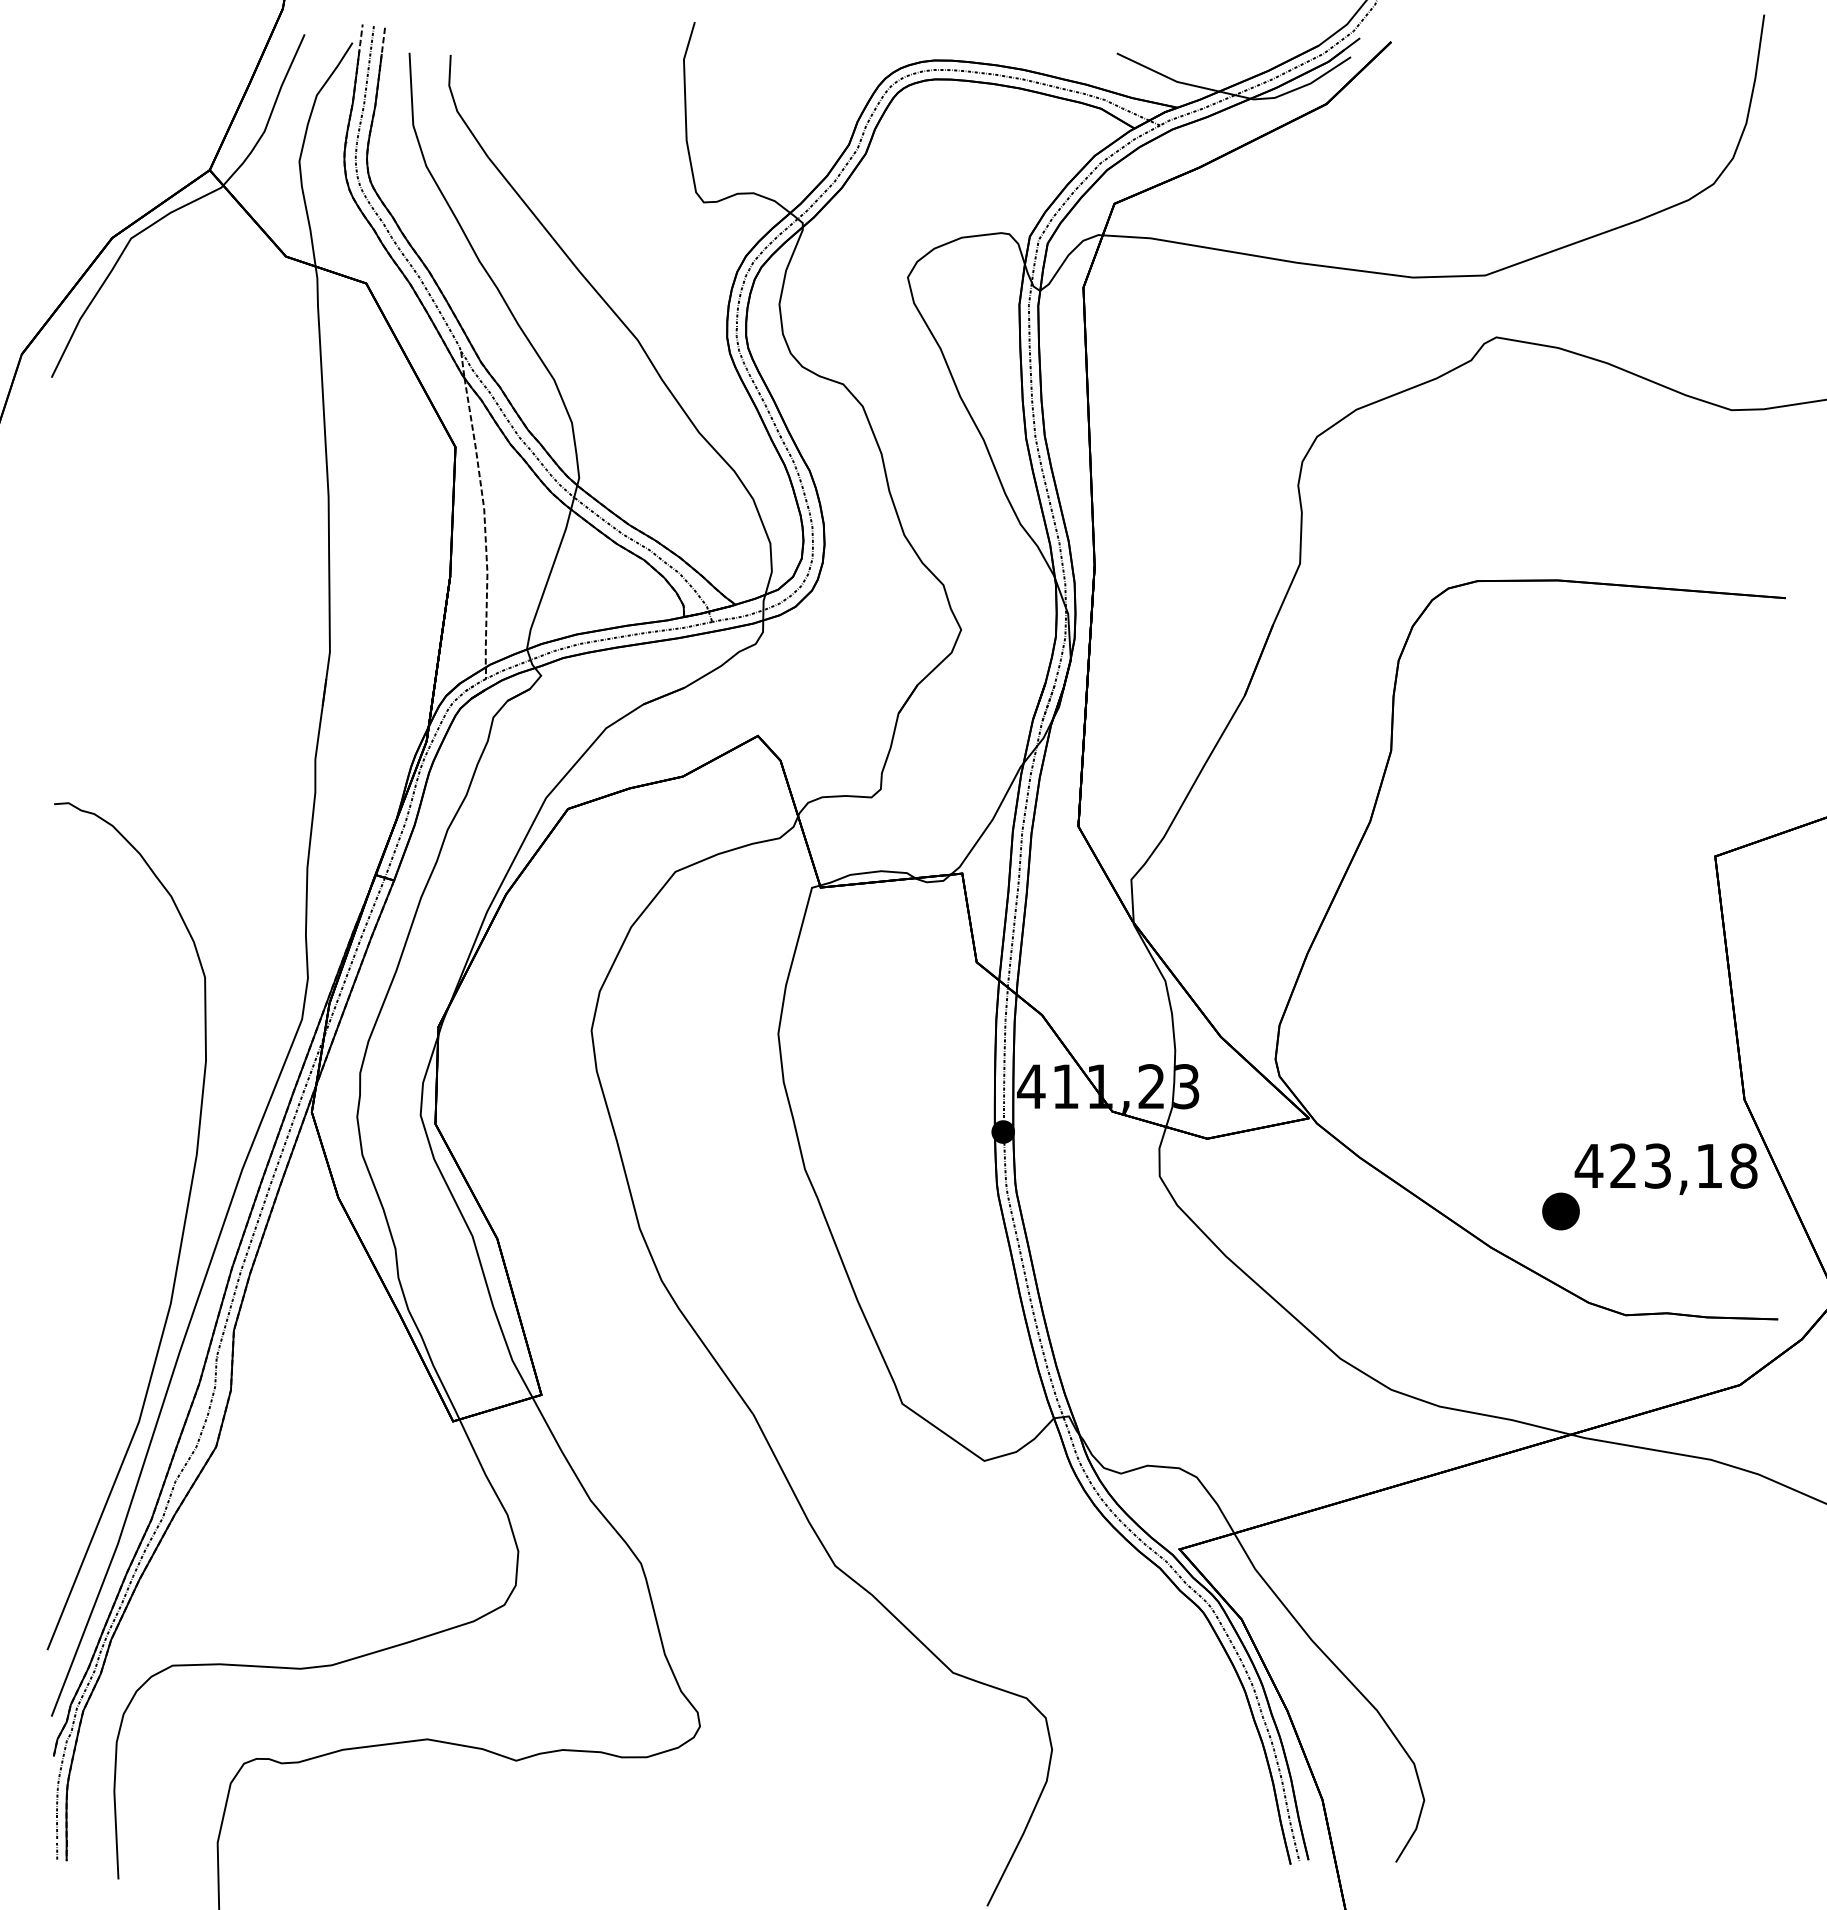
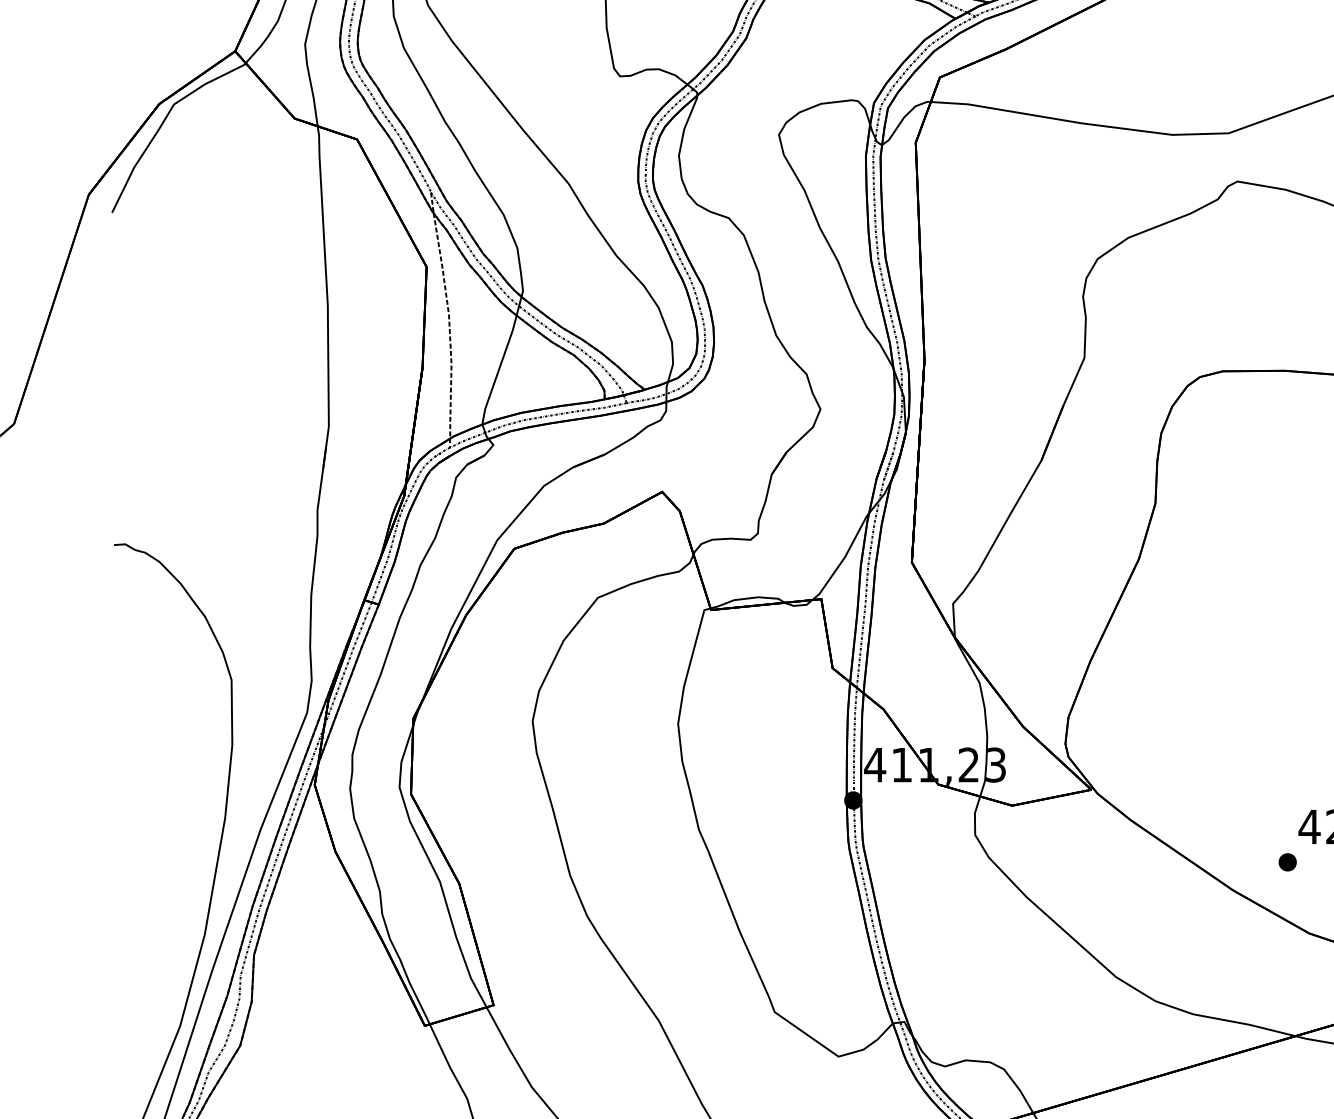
part: (1560, 1211) -> (1287, 862), size x0.62

